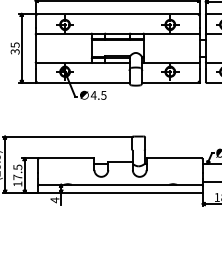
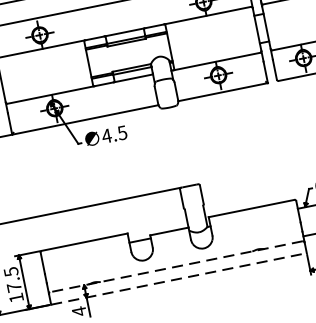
line: (120, 184) -> (176, 266), solid -> dashed
line: (121, 192) -> (180, 278), solid -> dashed

